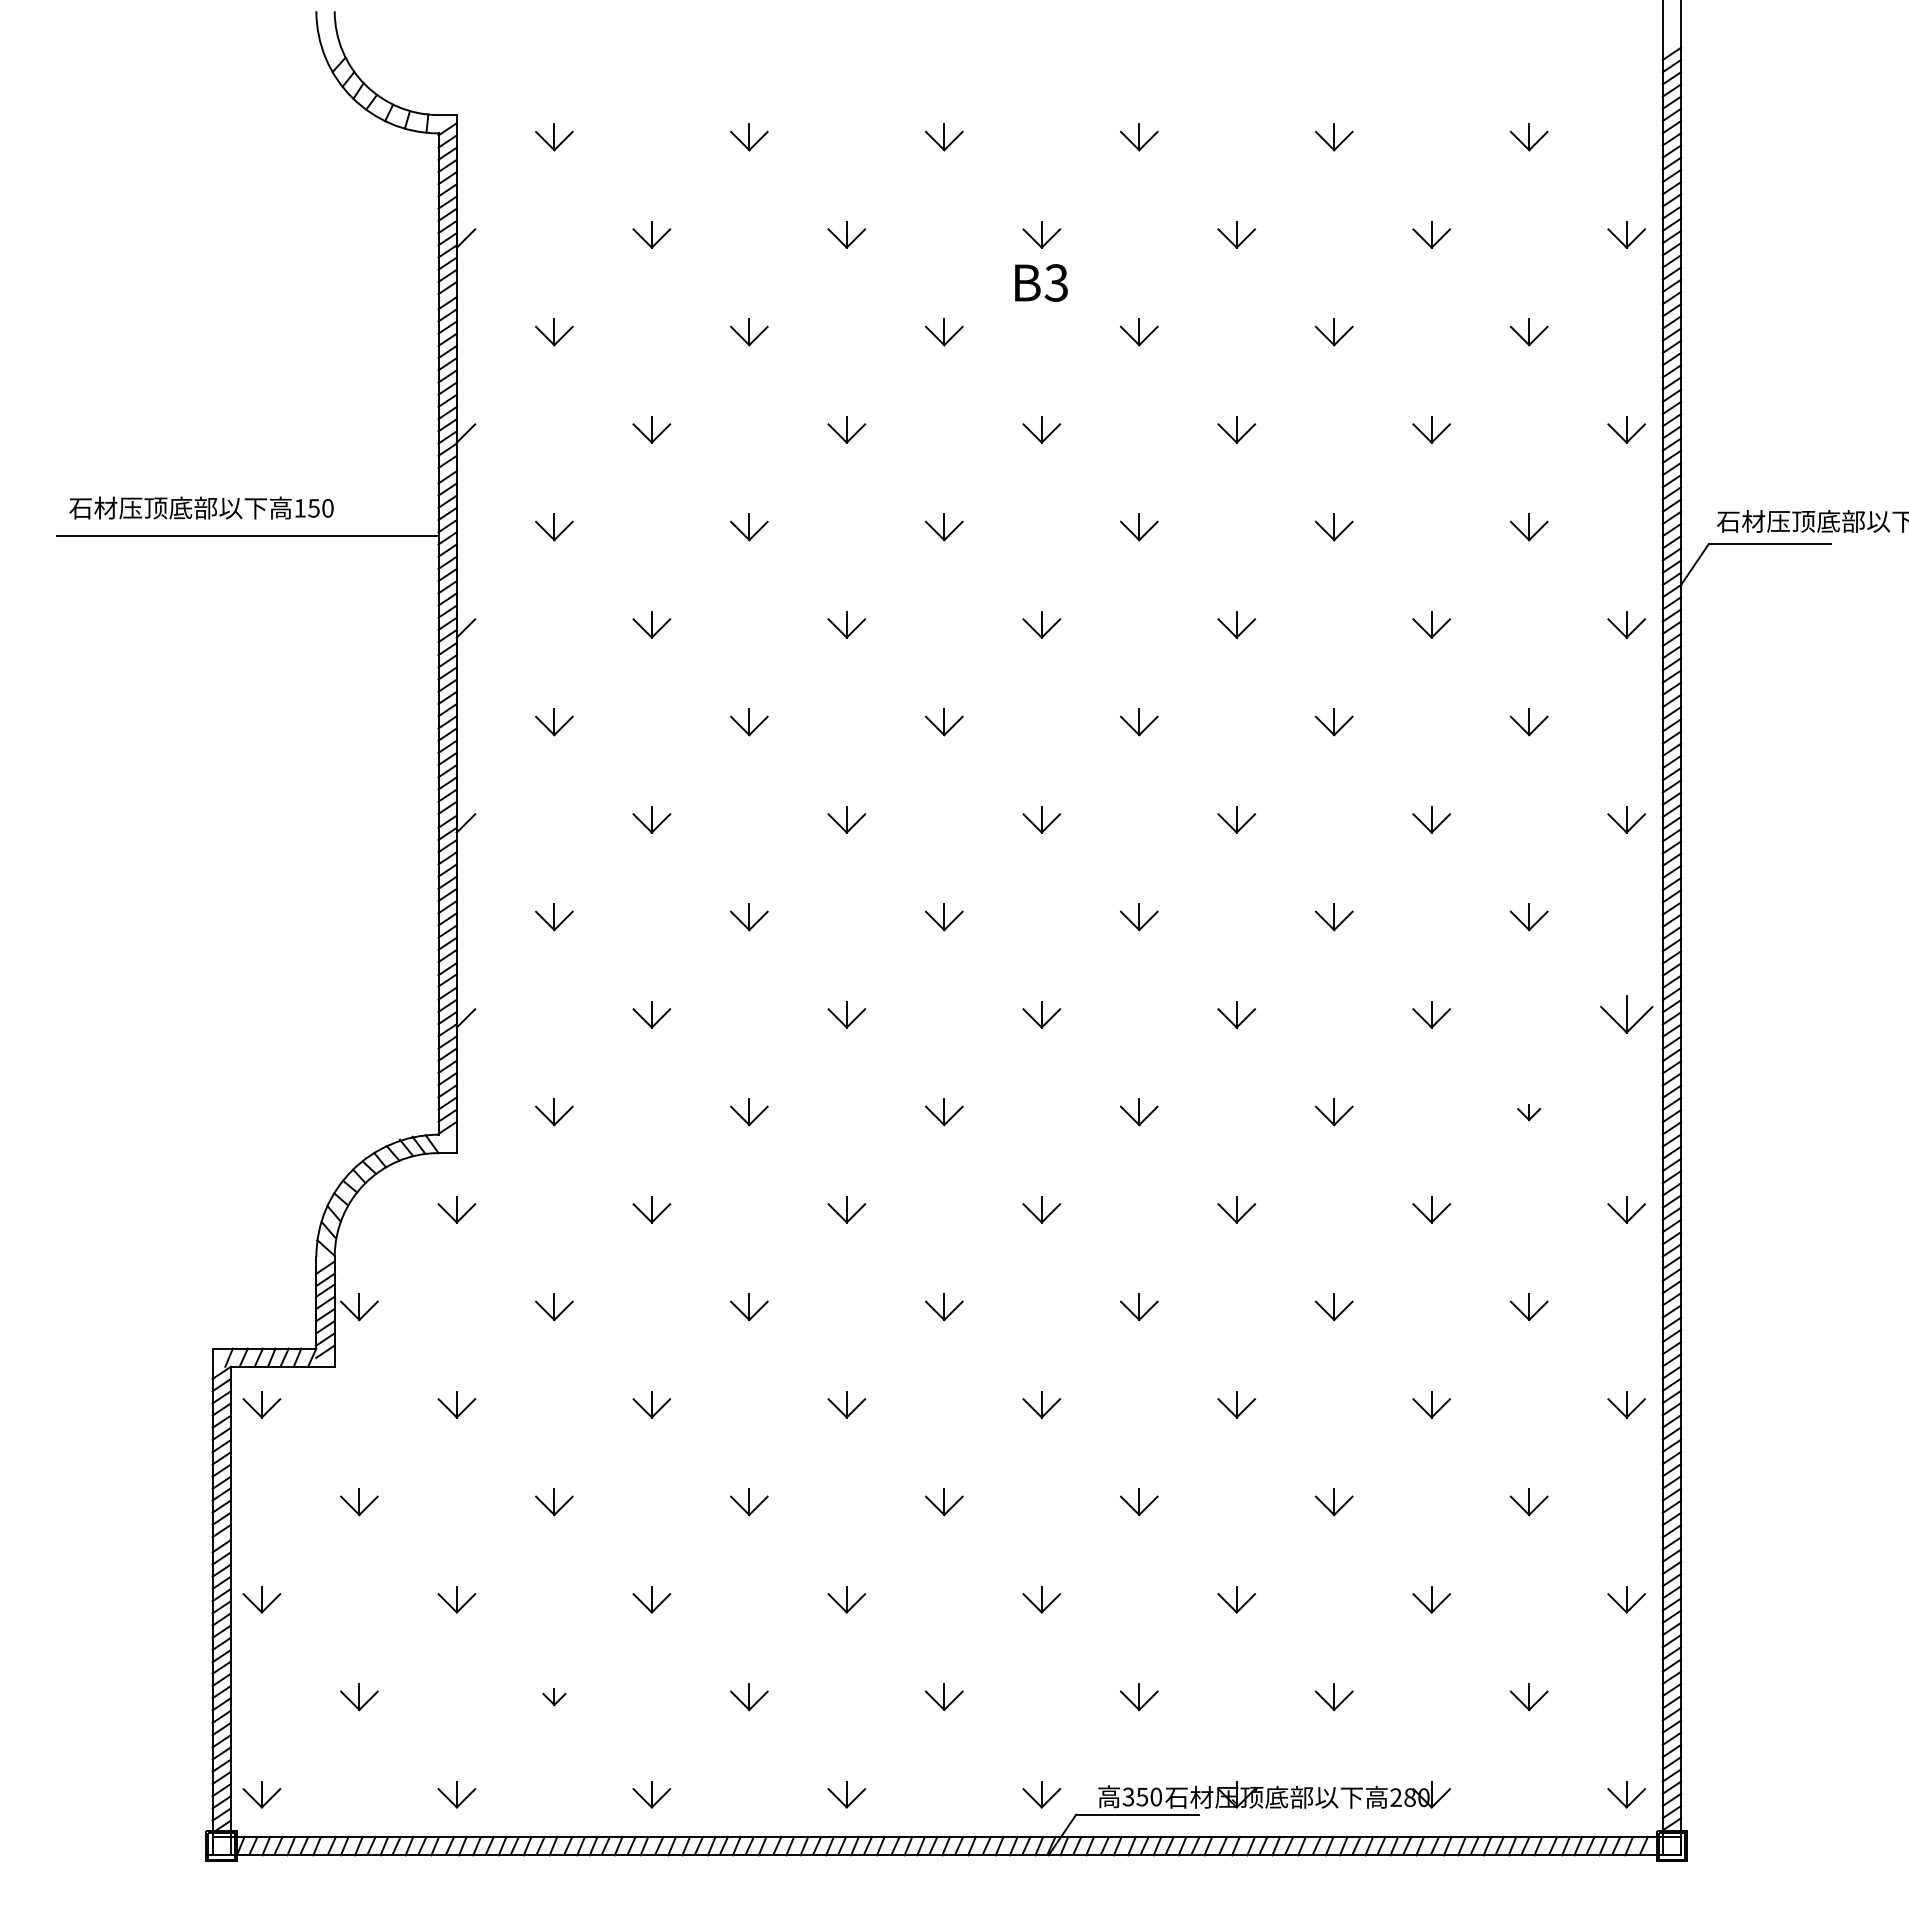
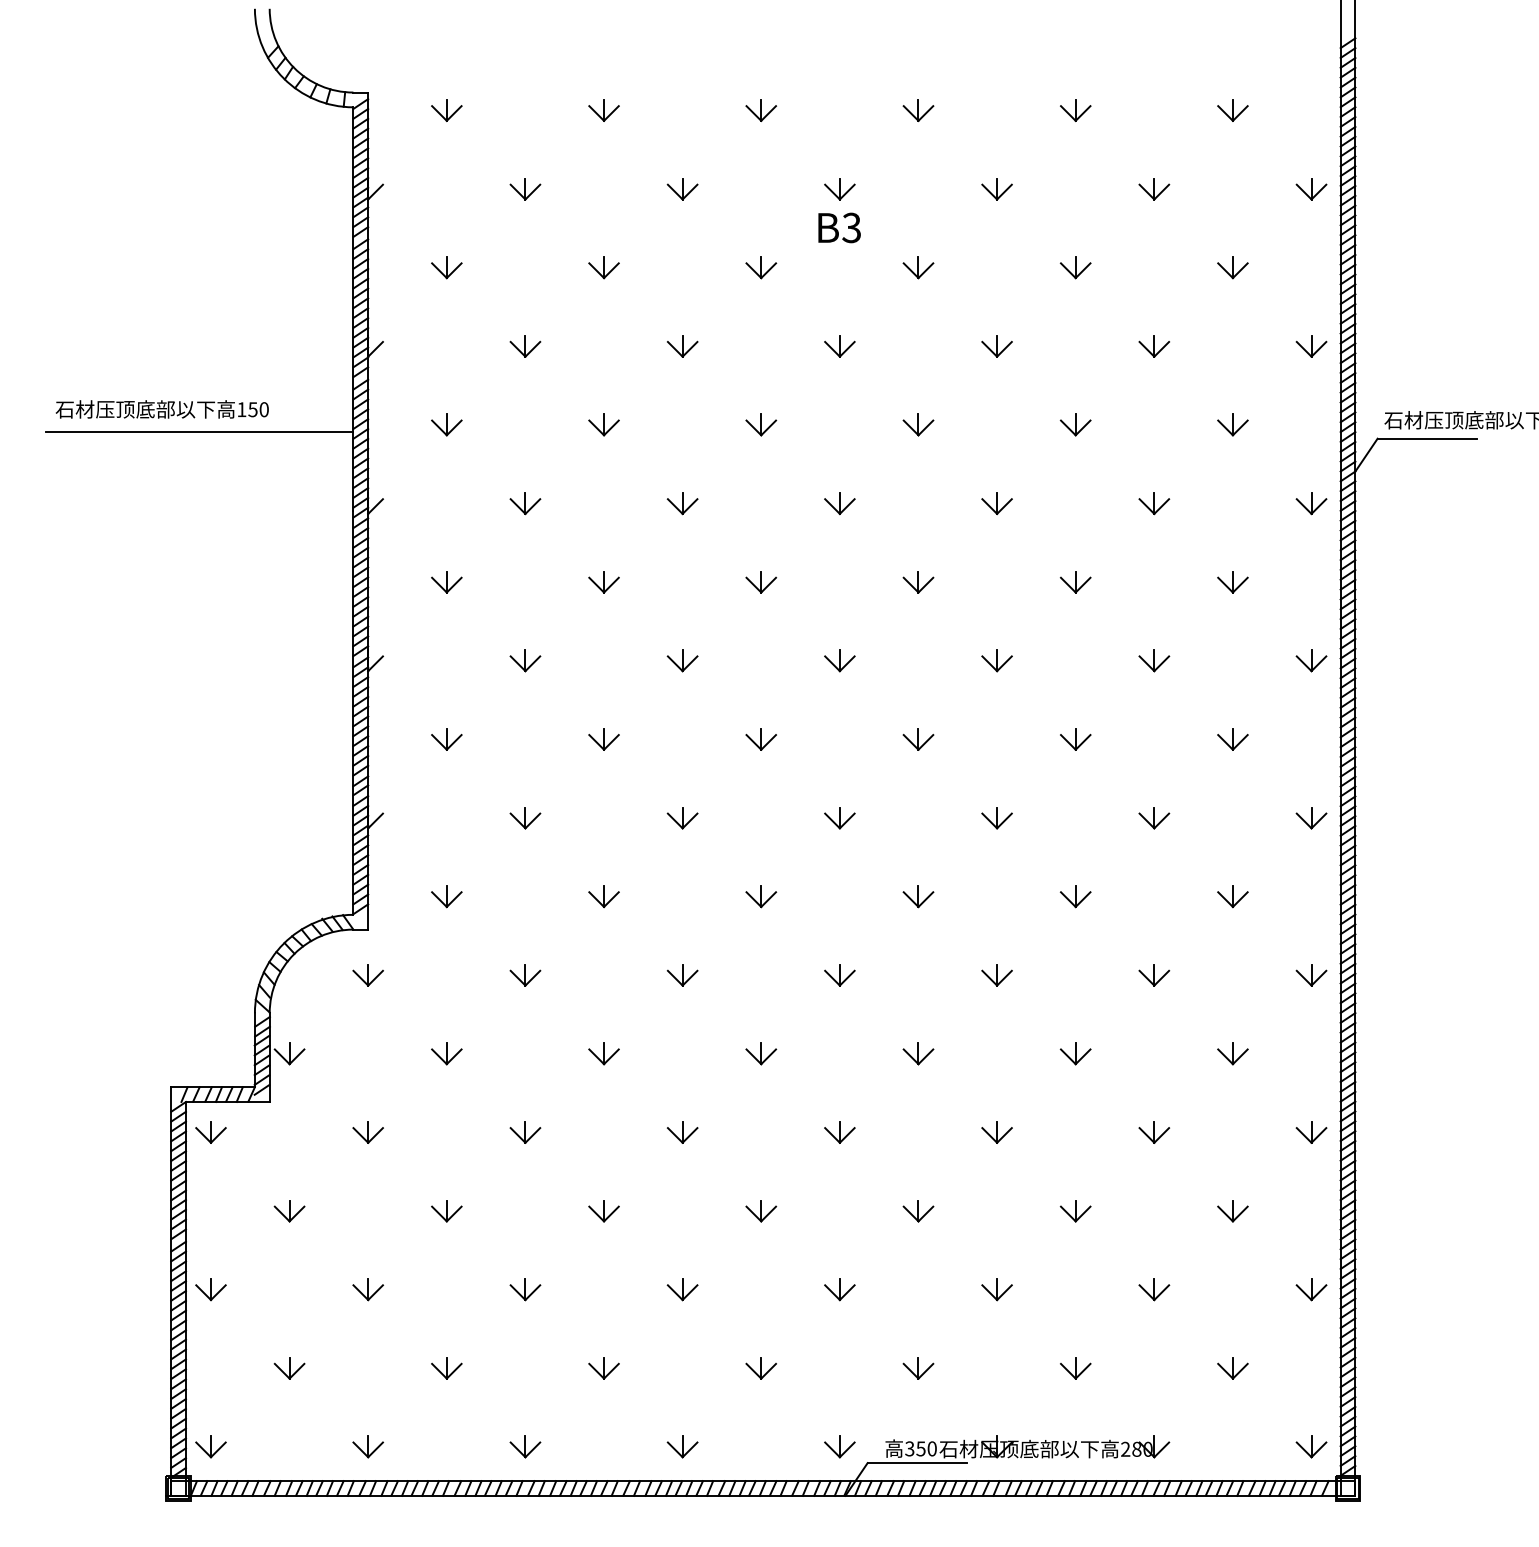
part: (1626, 1014) -> (1311, 817), size x0.71
part: (1528, 1112) -> (1232, 896), size x1.67
part: (554, 1697) -> (446, 1368), size x1.67

